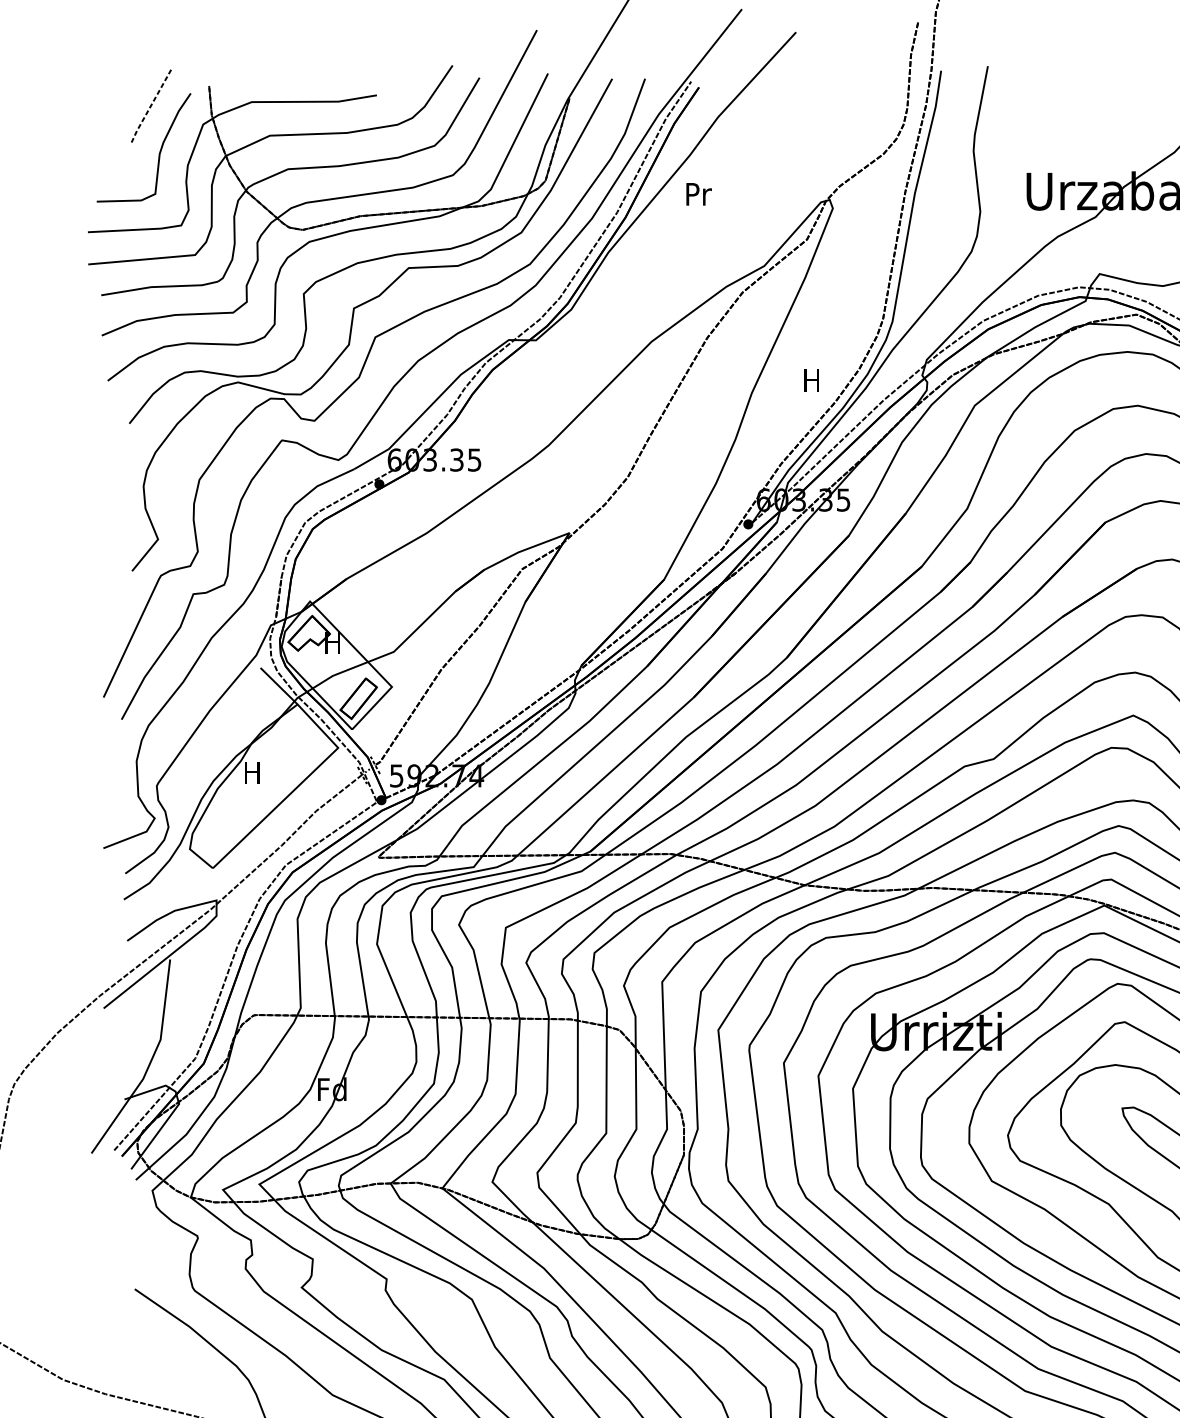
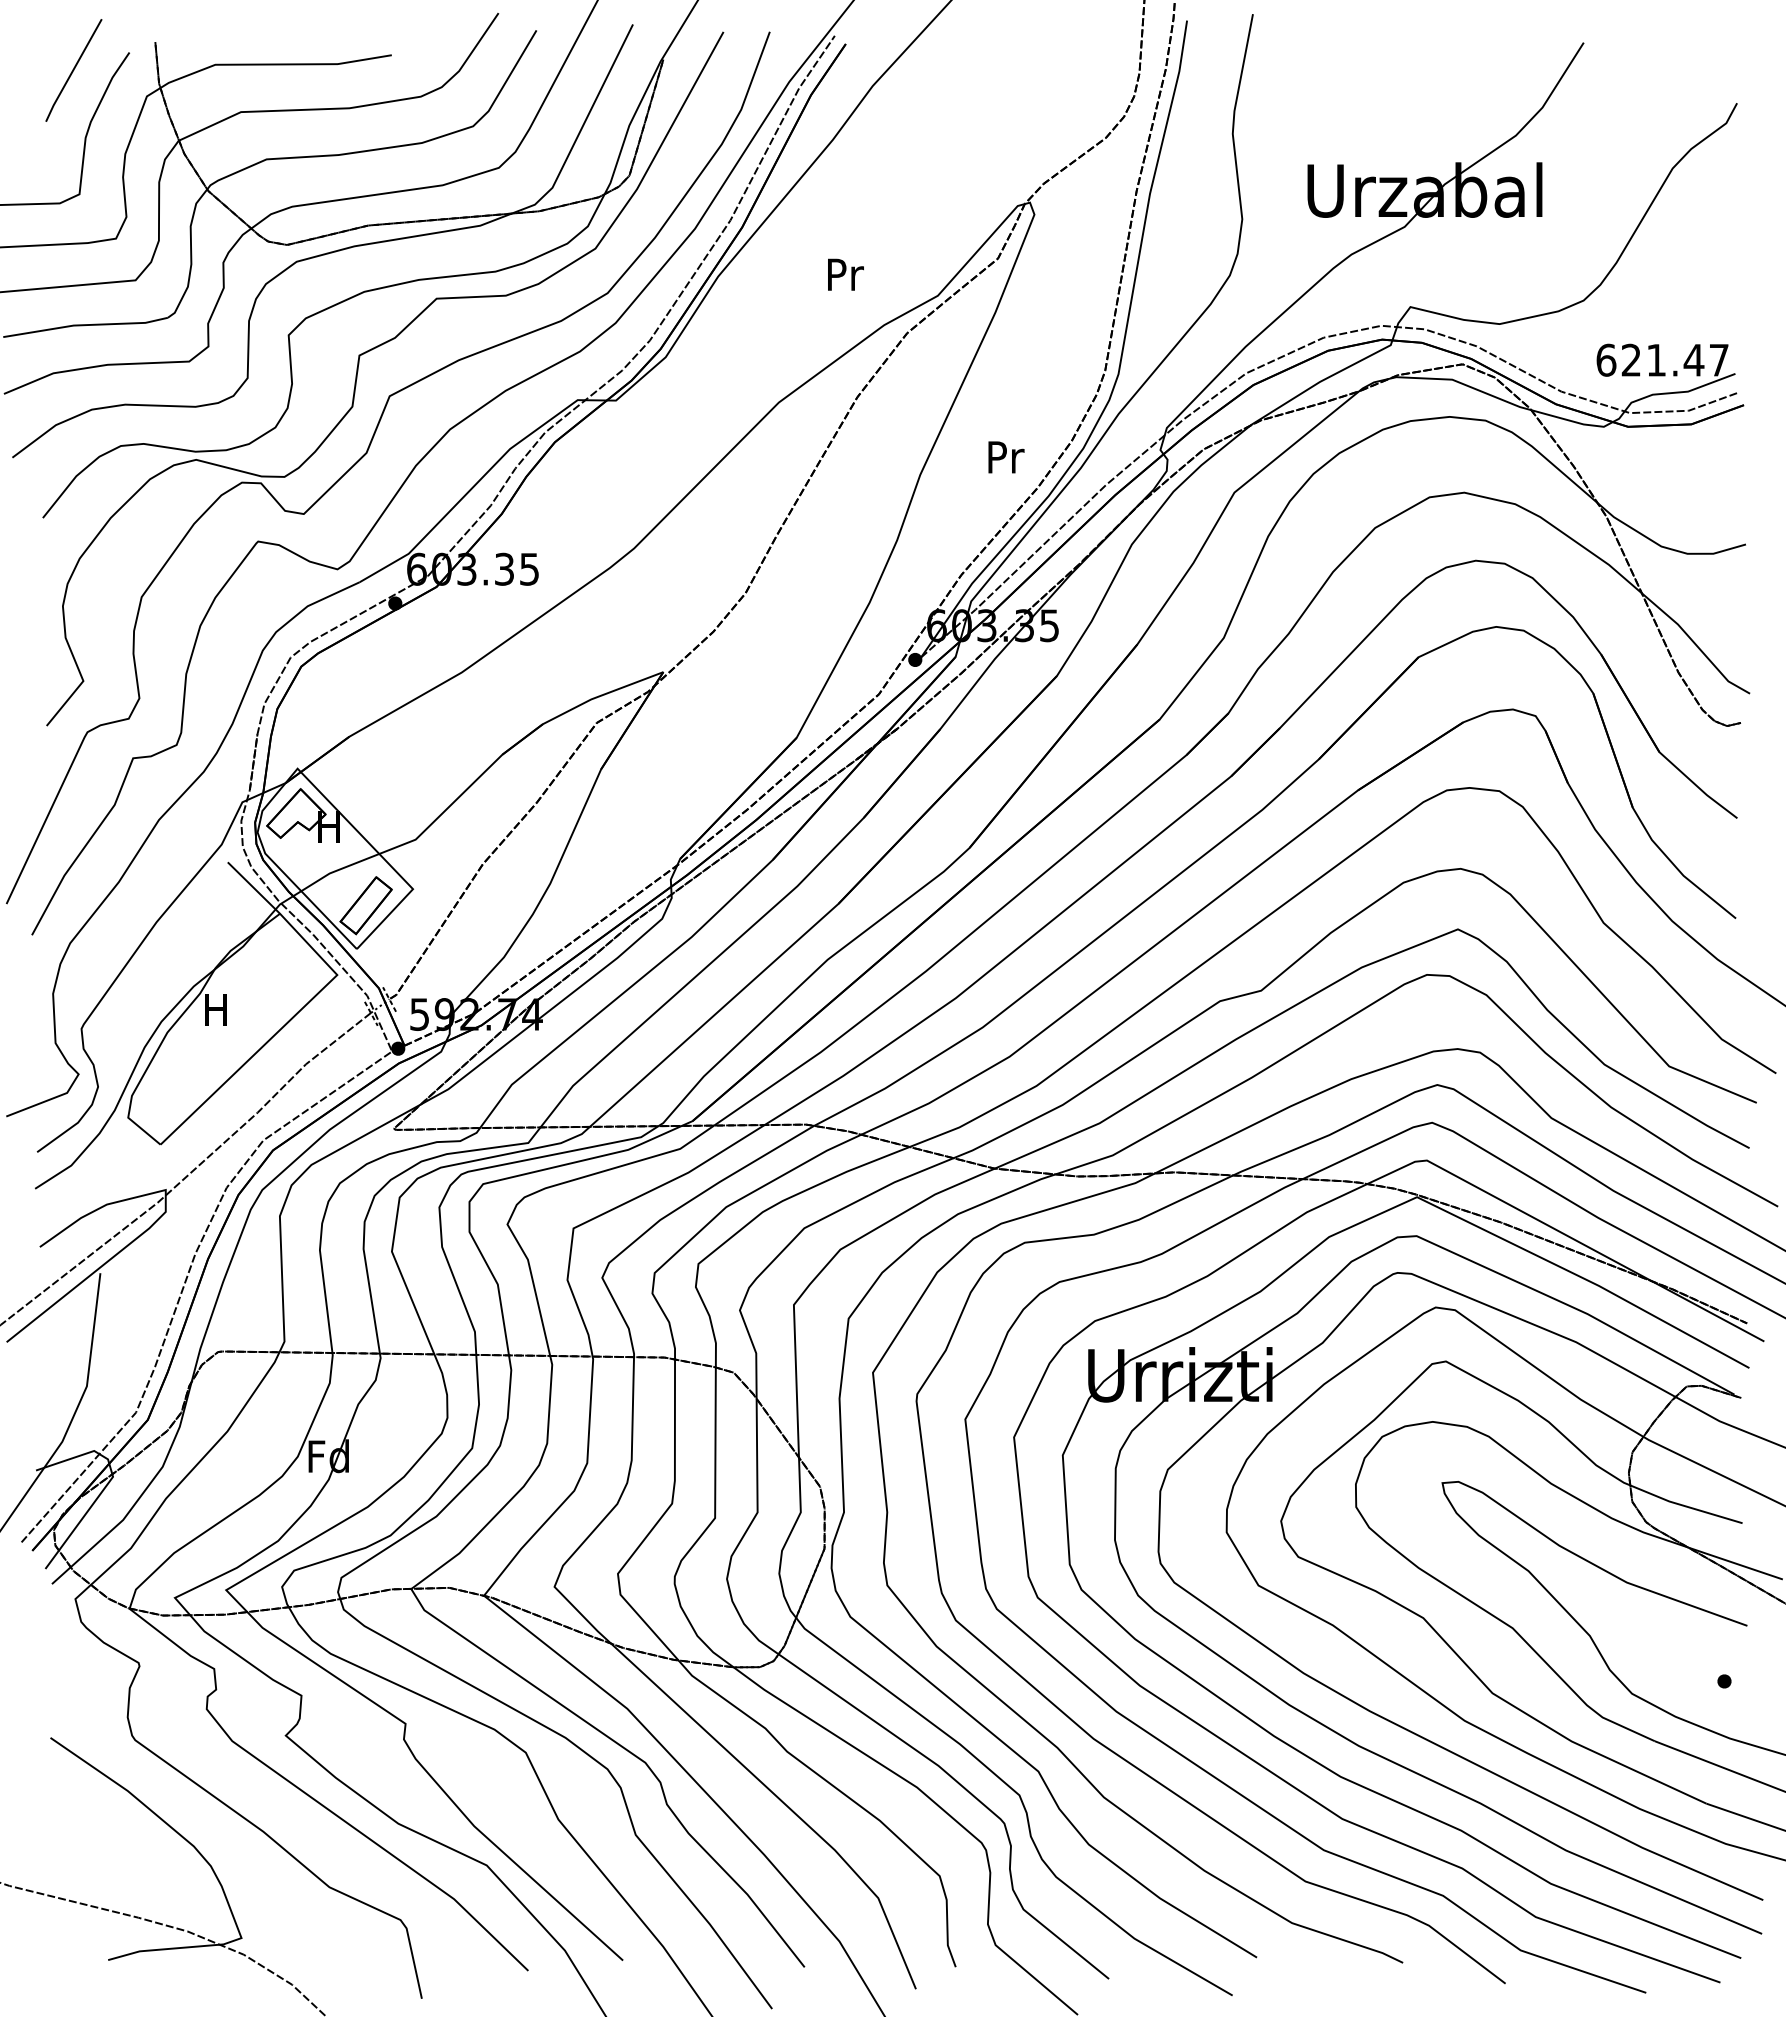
line: (151, 106) -> (73, 70), dashed -> solid
text: (698, 194) -> (845, 274), moved
text: (813, 380) -> (1006, 457), H -> Pr

